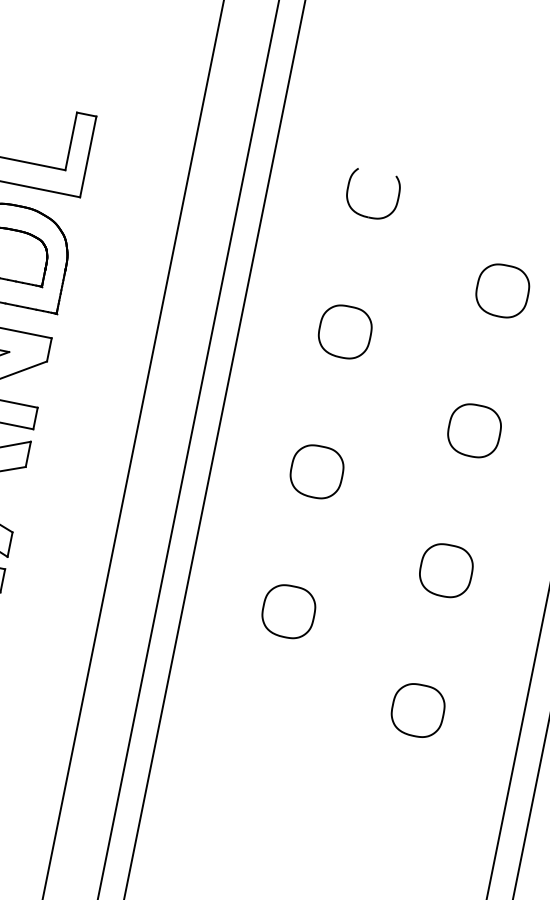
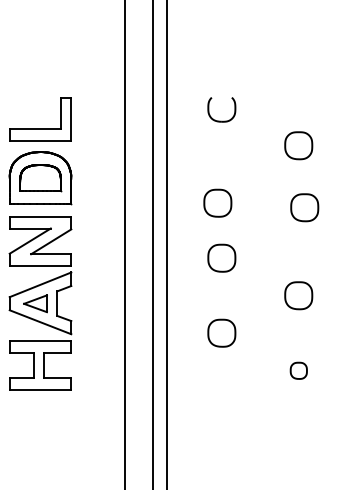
part: (344, 330) -> (217, 202), moved
part: (474, 430) -> (304, 207), moved
part: (417, 709) -> (298, 370), size x0.6

